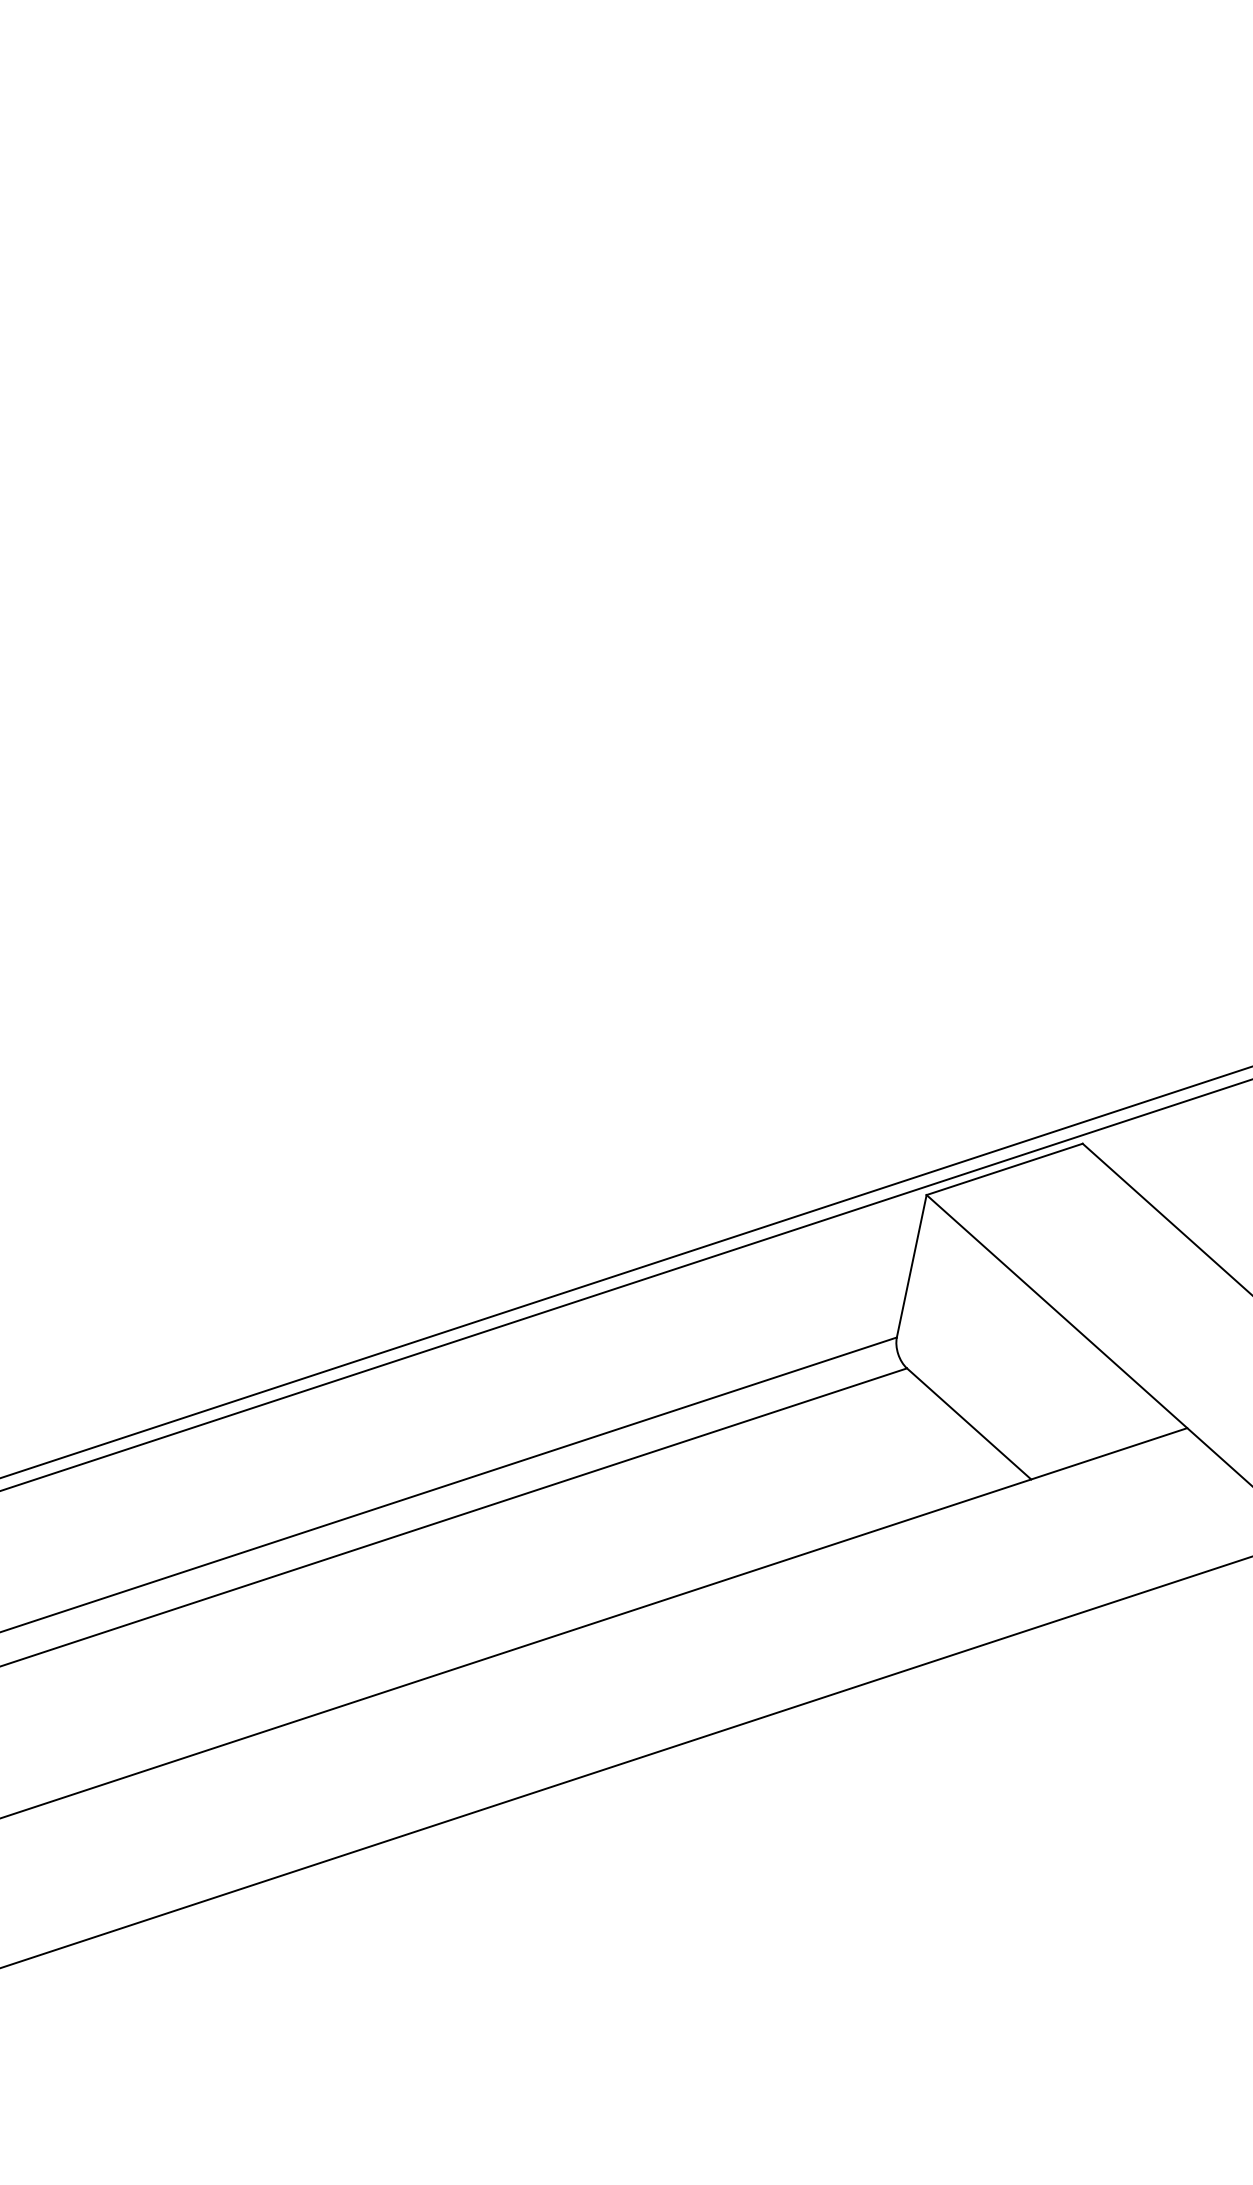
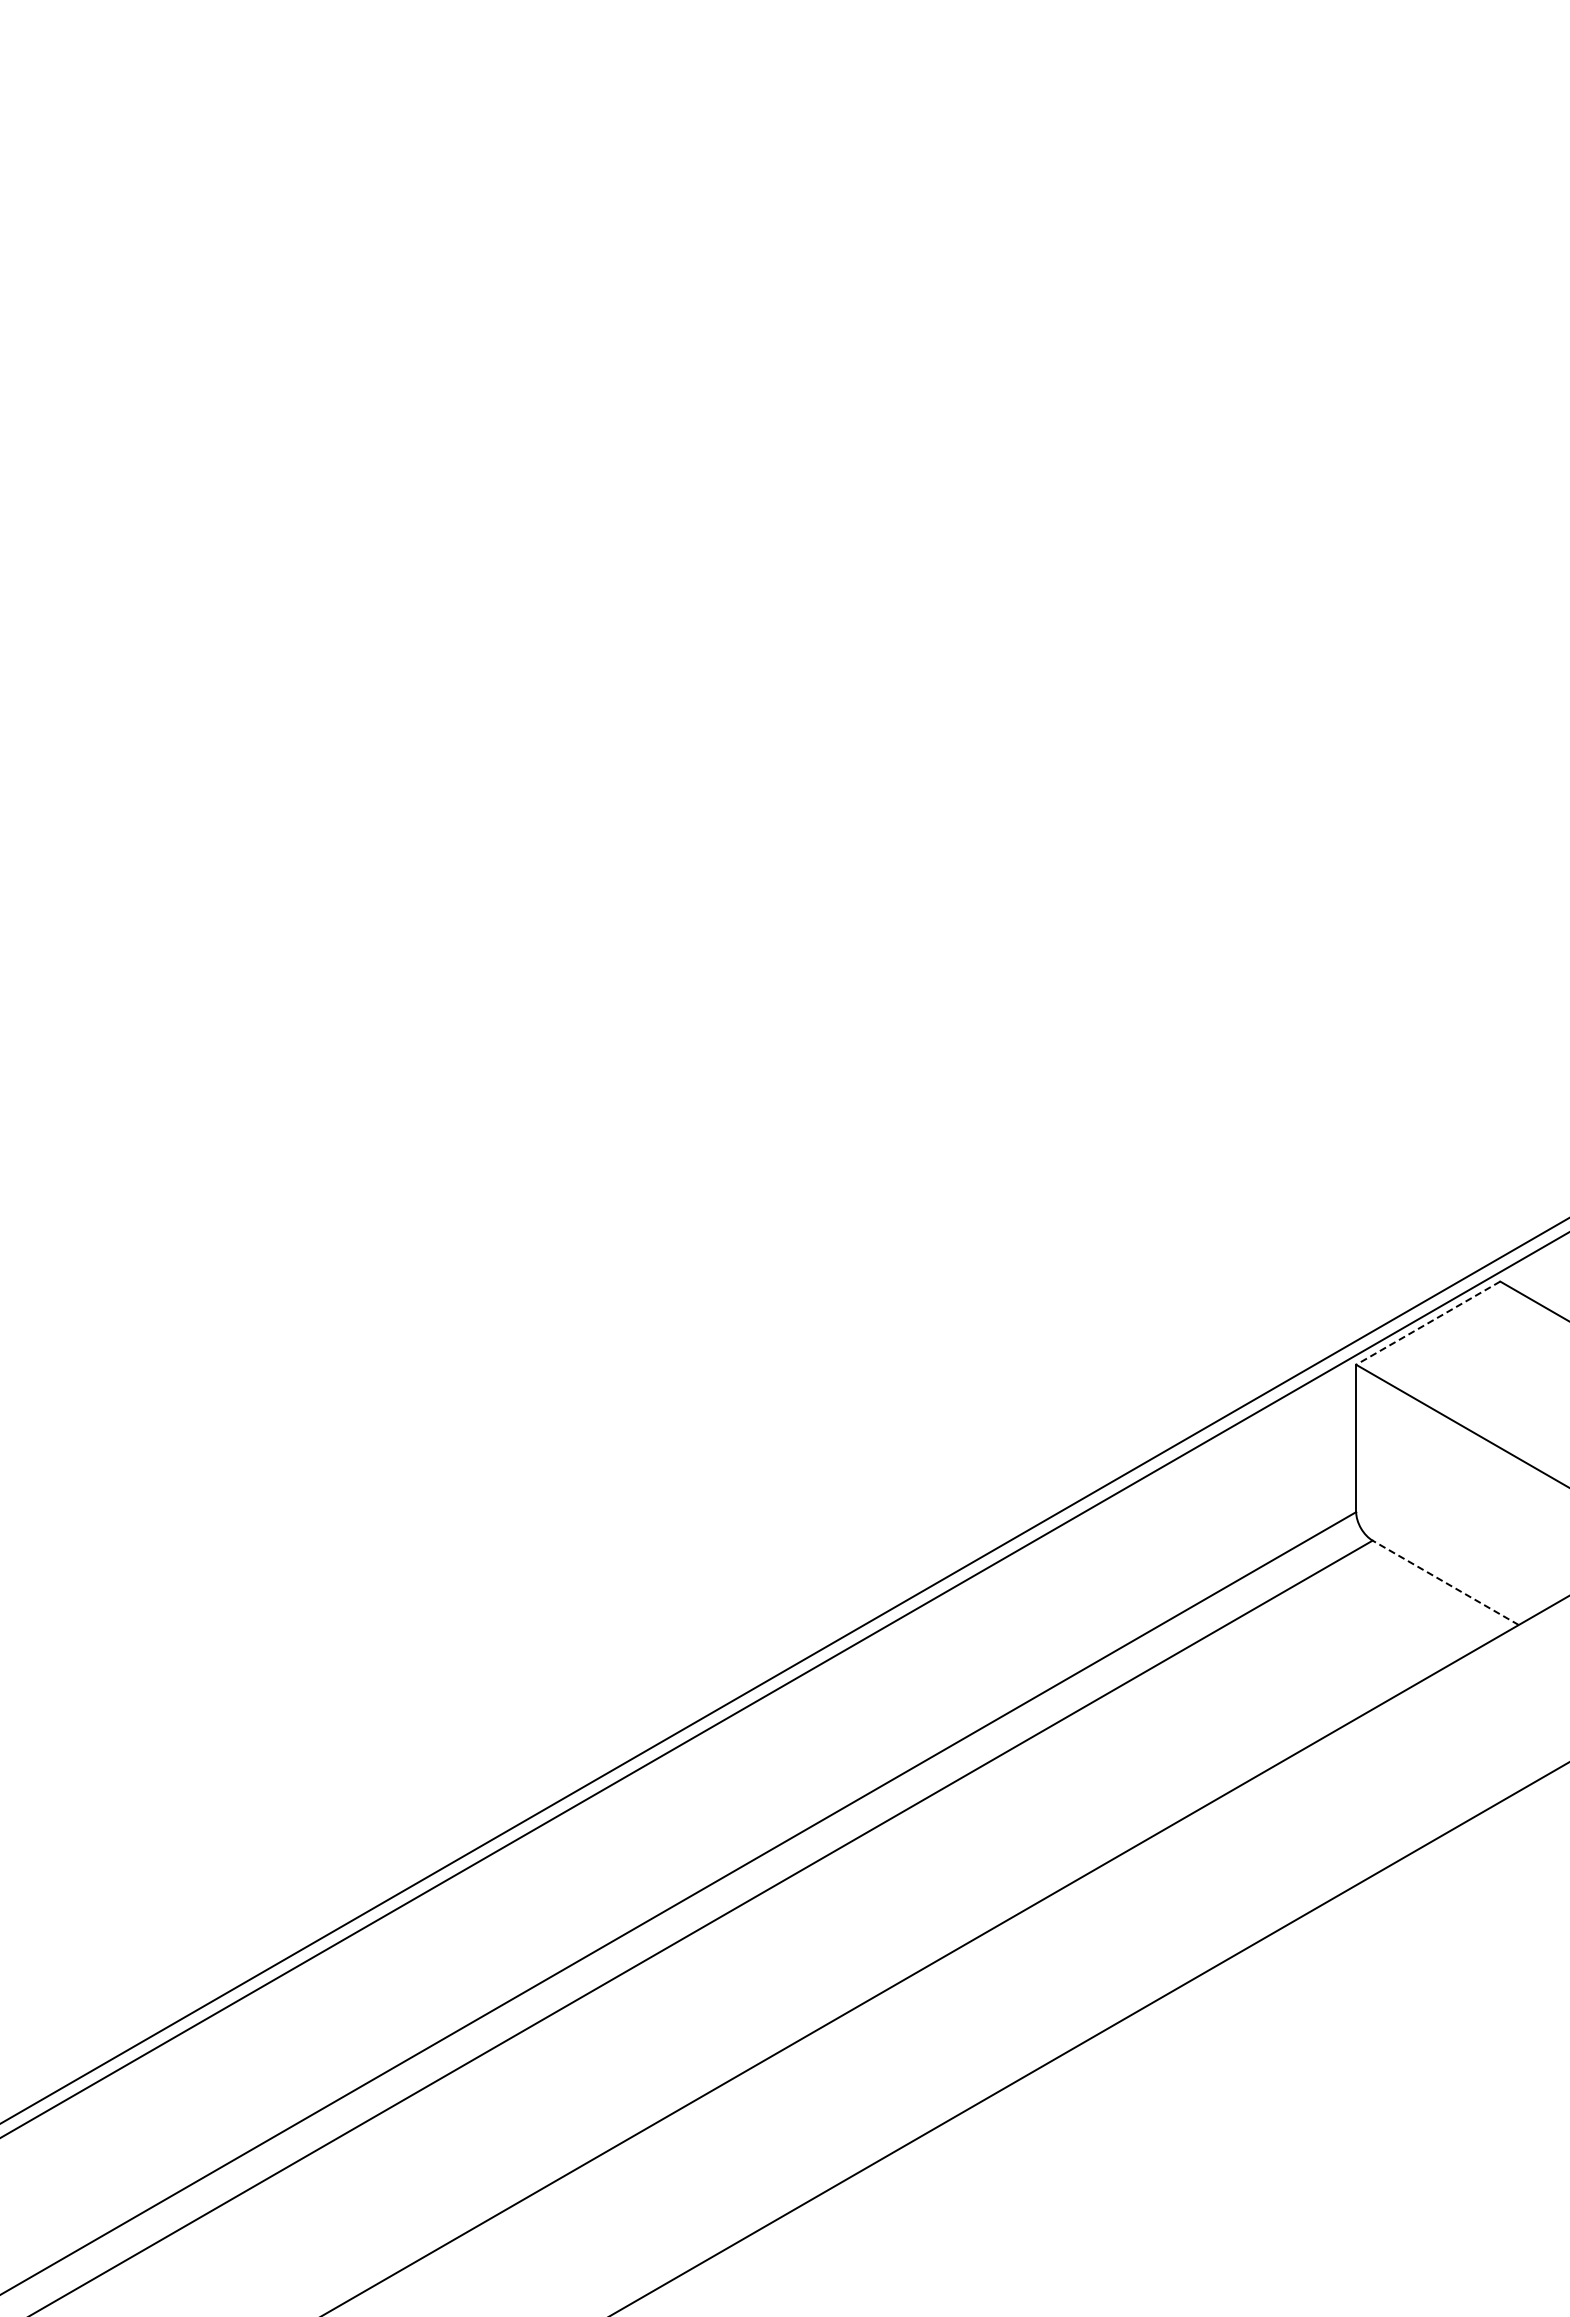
line: (1003, 1169) -> (1427, 1323), solid -> dashed
line: (968, 1423) -> (1445, 1582), solid -> dashed

